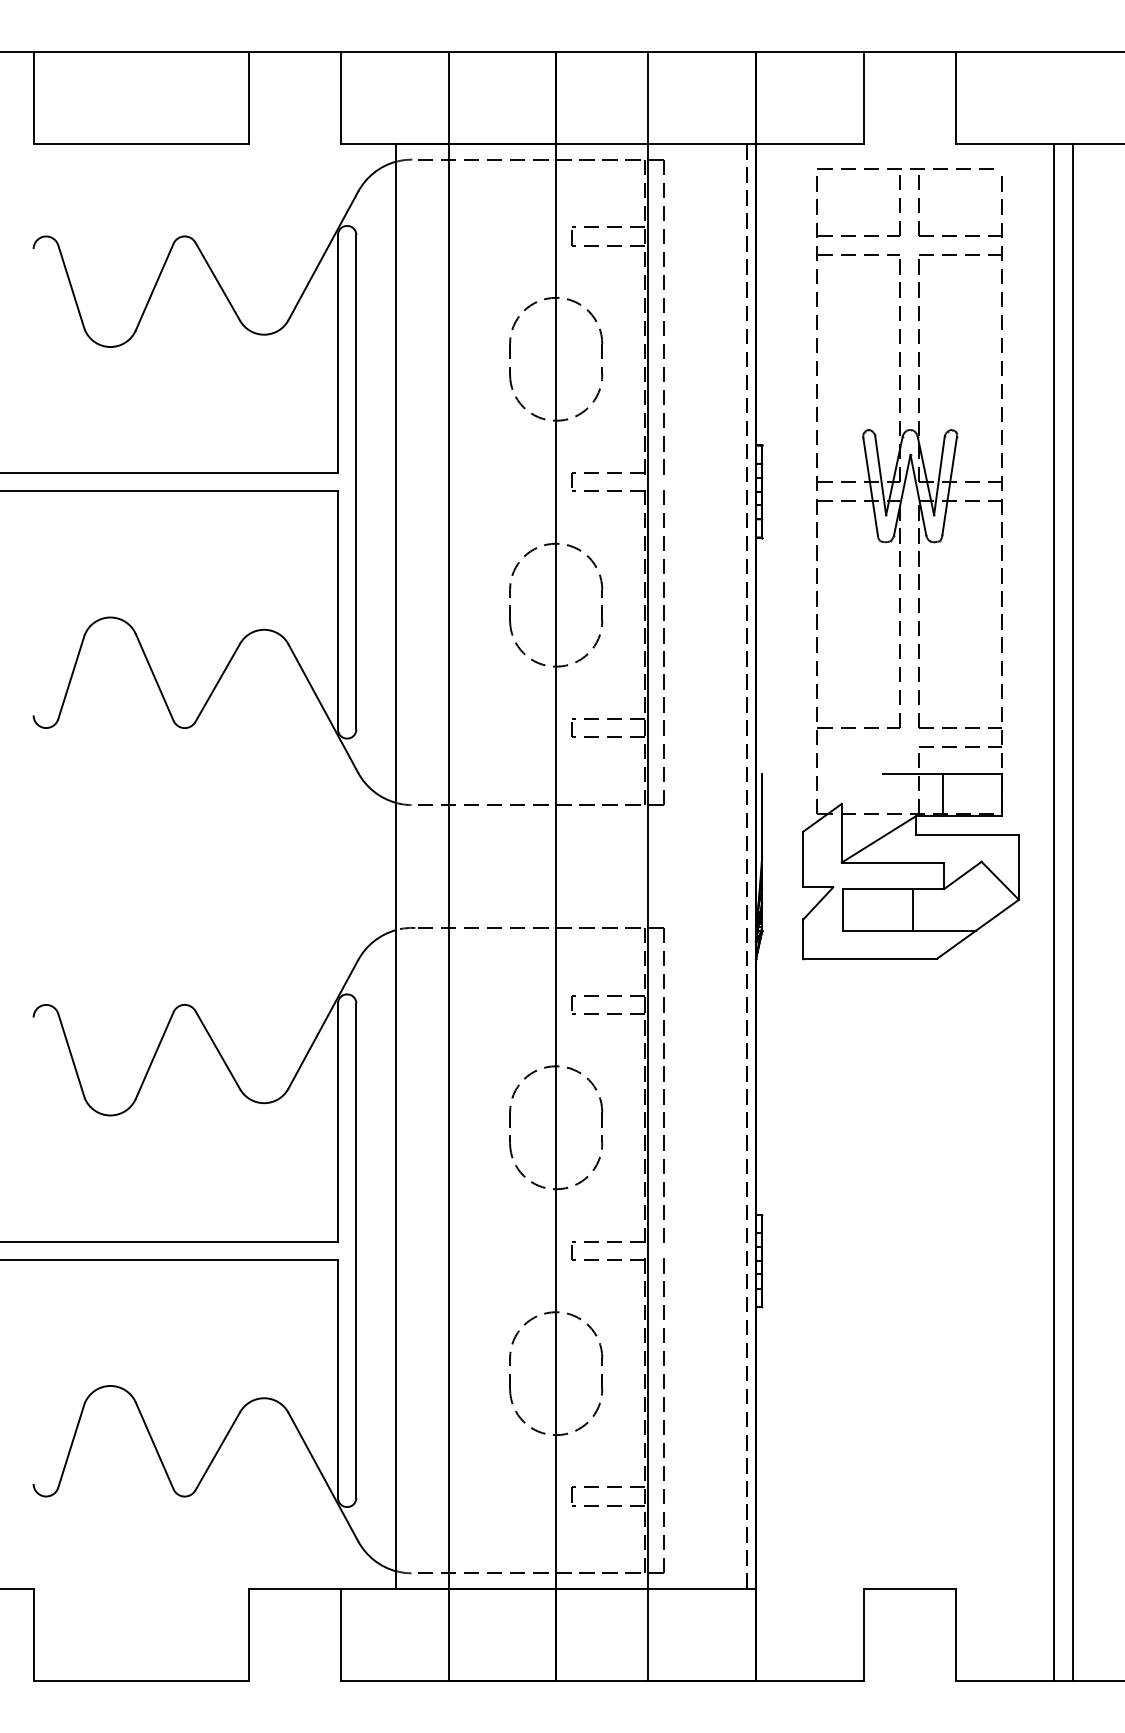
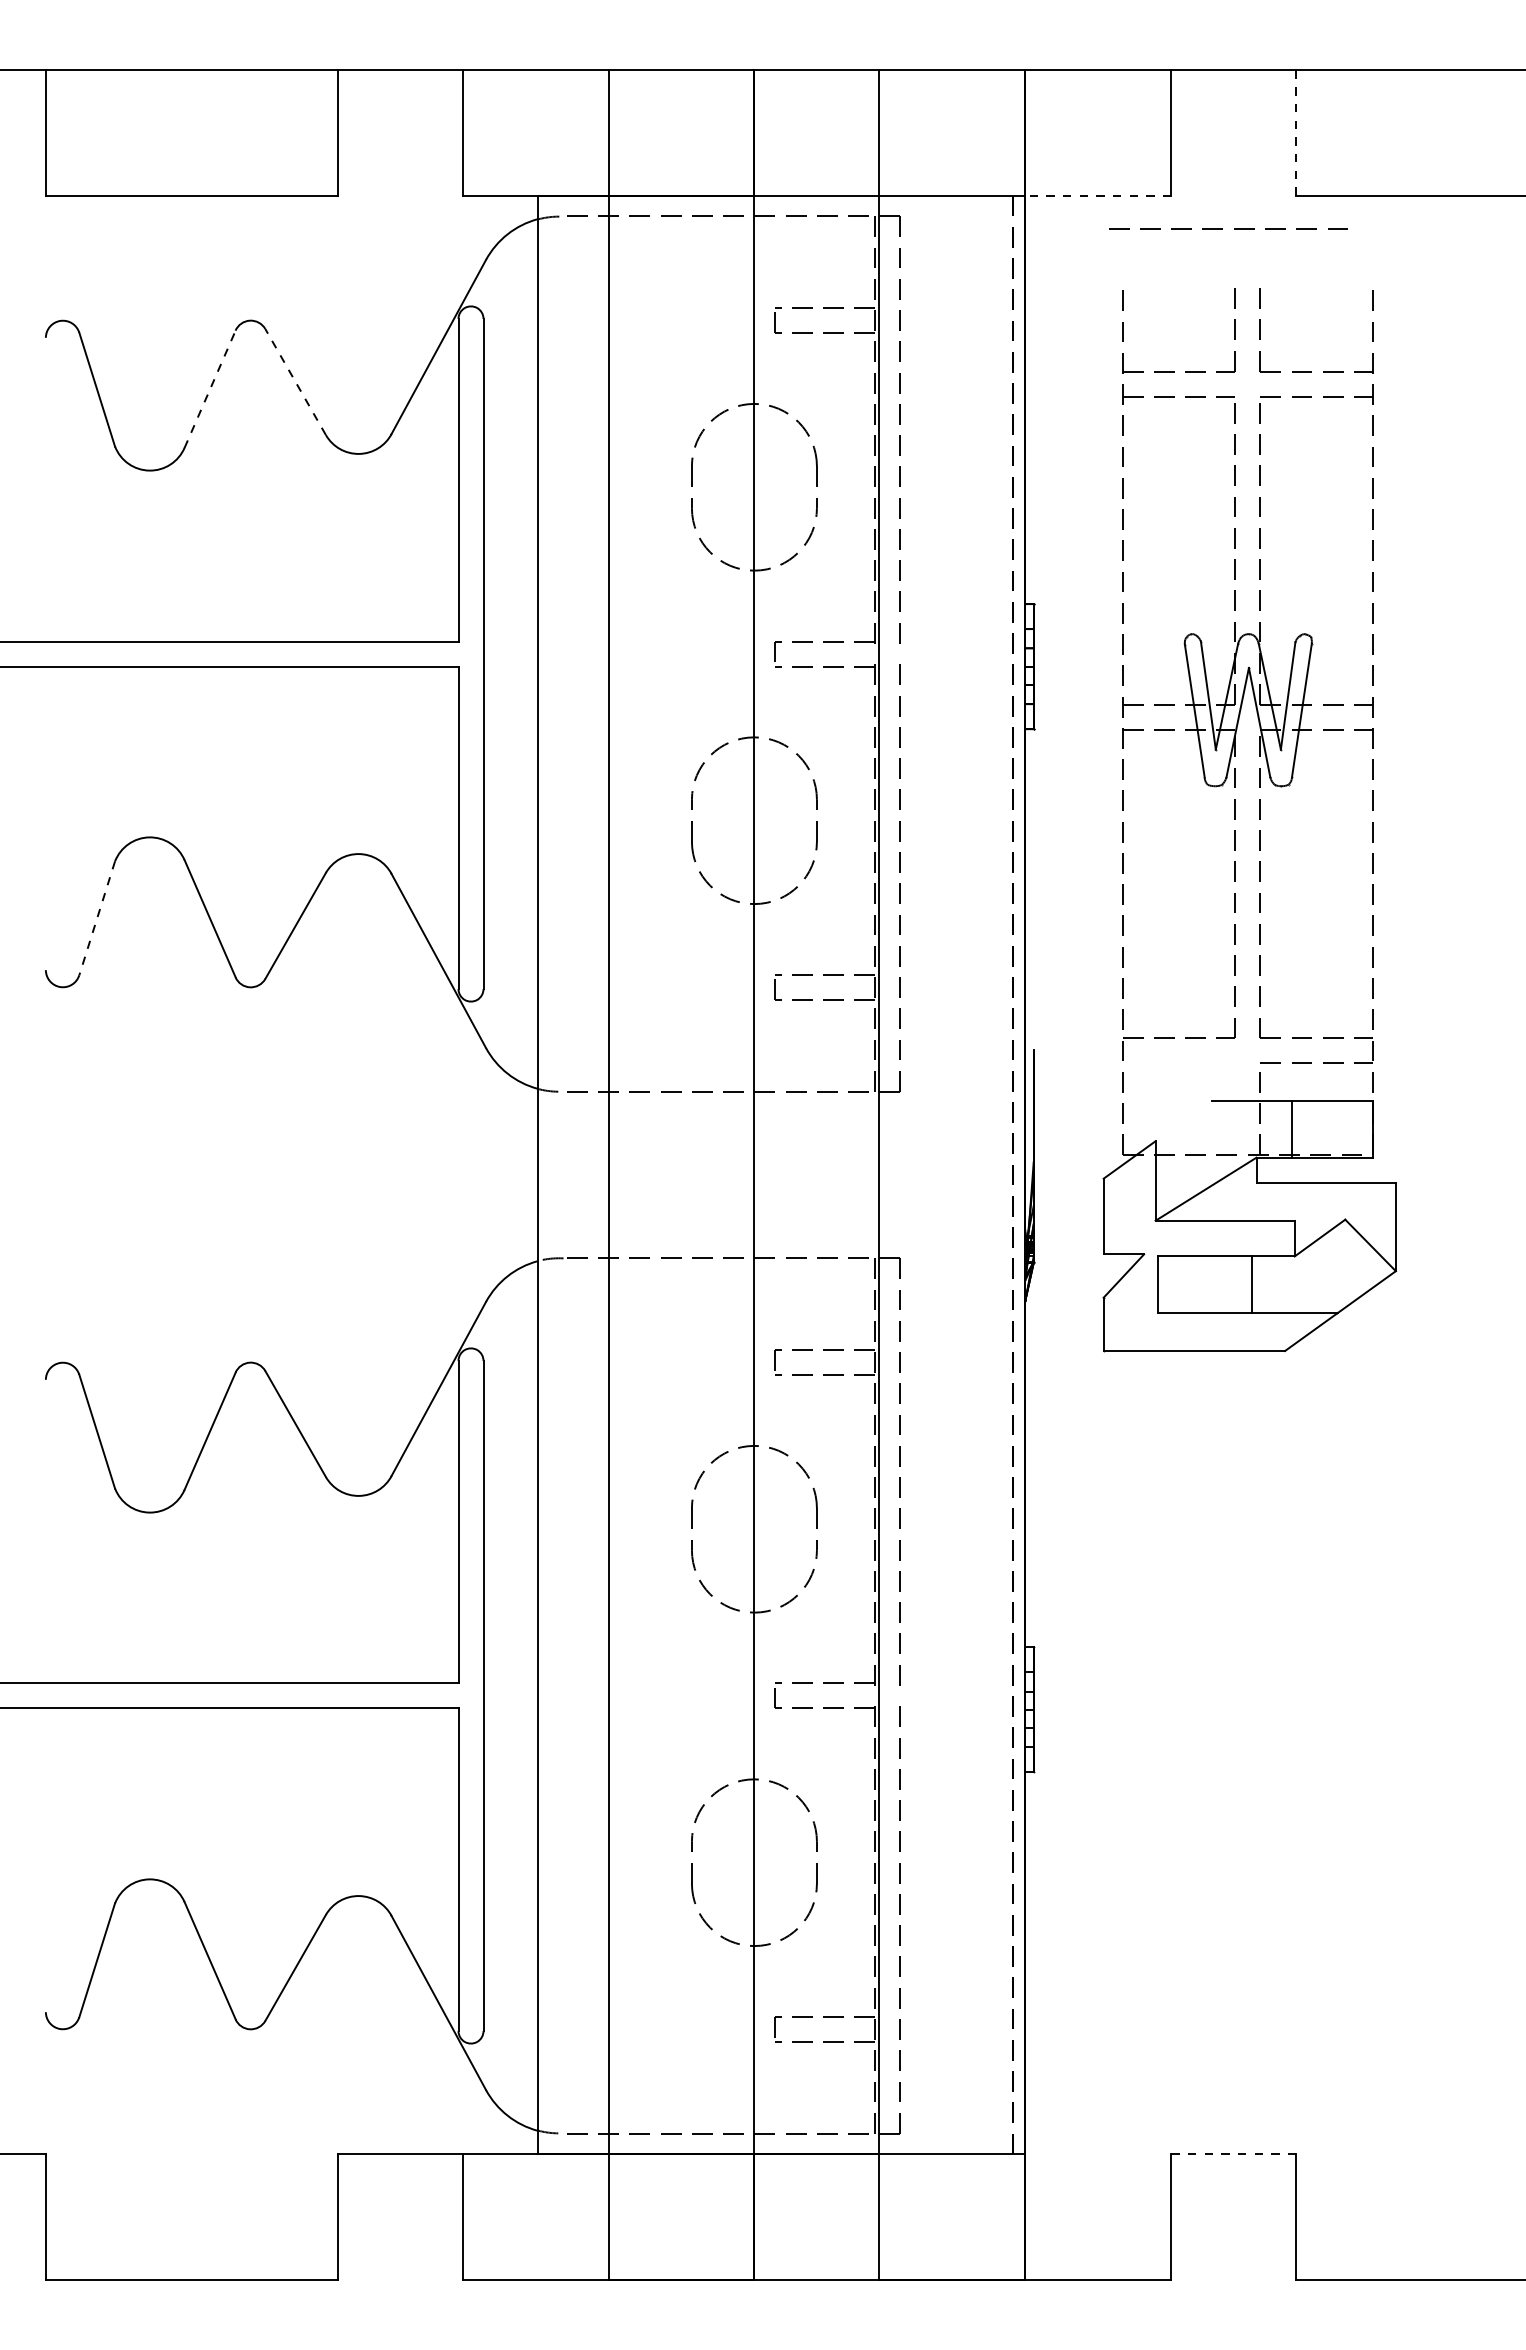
line: (955, 98) -> (1296, 133), solid -> dashed
line: (809, 144) -> (1098, 195), solid -> dashed
line: (217, 281) -> (295, 381), solid -> dashed
line: (155, 286) -> (210, 388), solid -> dashed
part: (918, 566) -> (1259, 819), moved
line: (71, 677) -> (97, 918), solid -> dashed
line: (1054, 912) -> (1429, 1237), removed
line: (1072, 912) -> (1454, 1237), removed
line: (909, 1588) -> (1233, 2154), solid -> dashed

